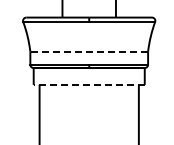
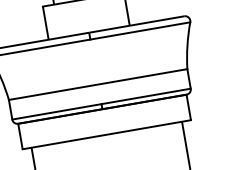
line: (89, 51) -> (98, 84), dashed -> solid
line: (89, 84) -> (107, 134), dashed -> solid

